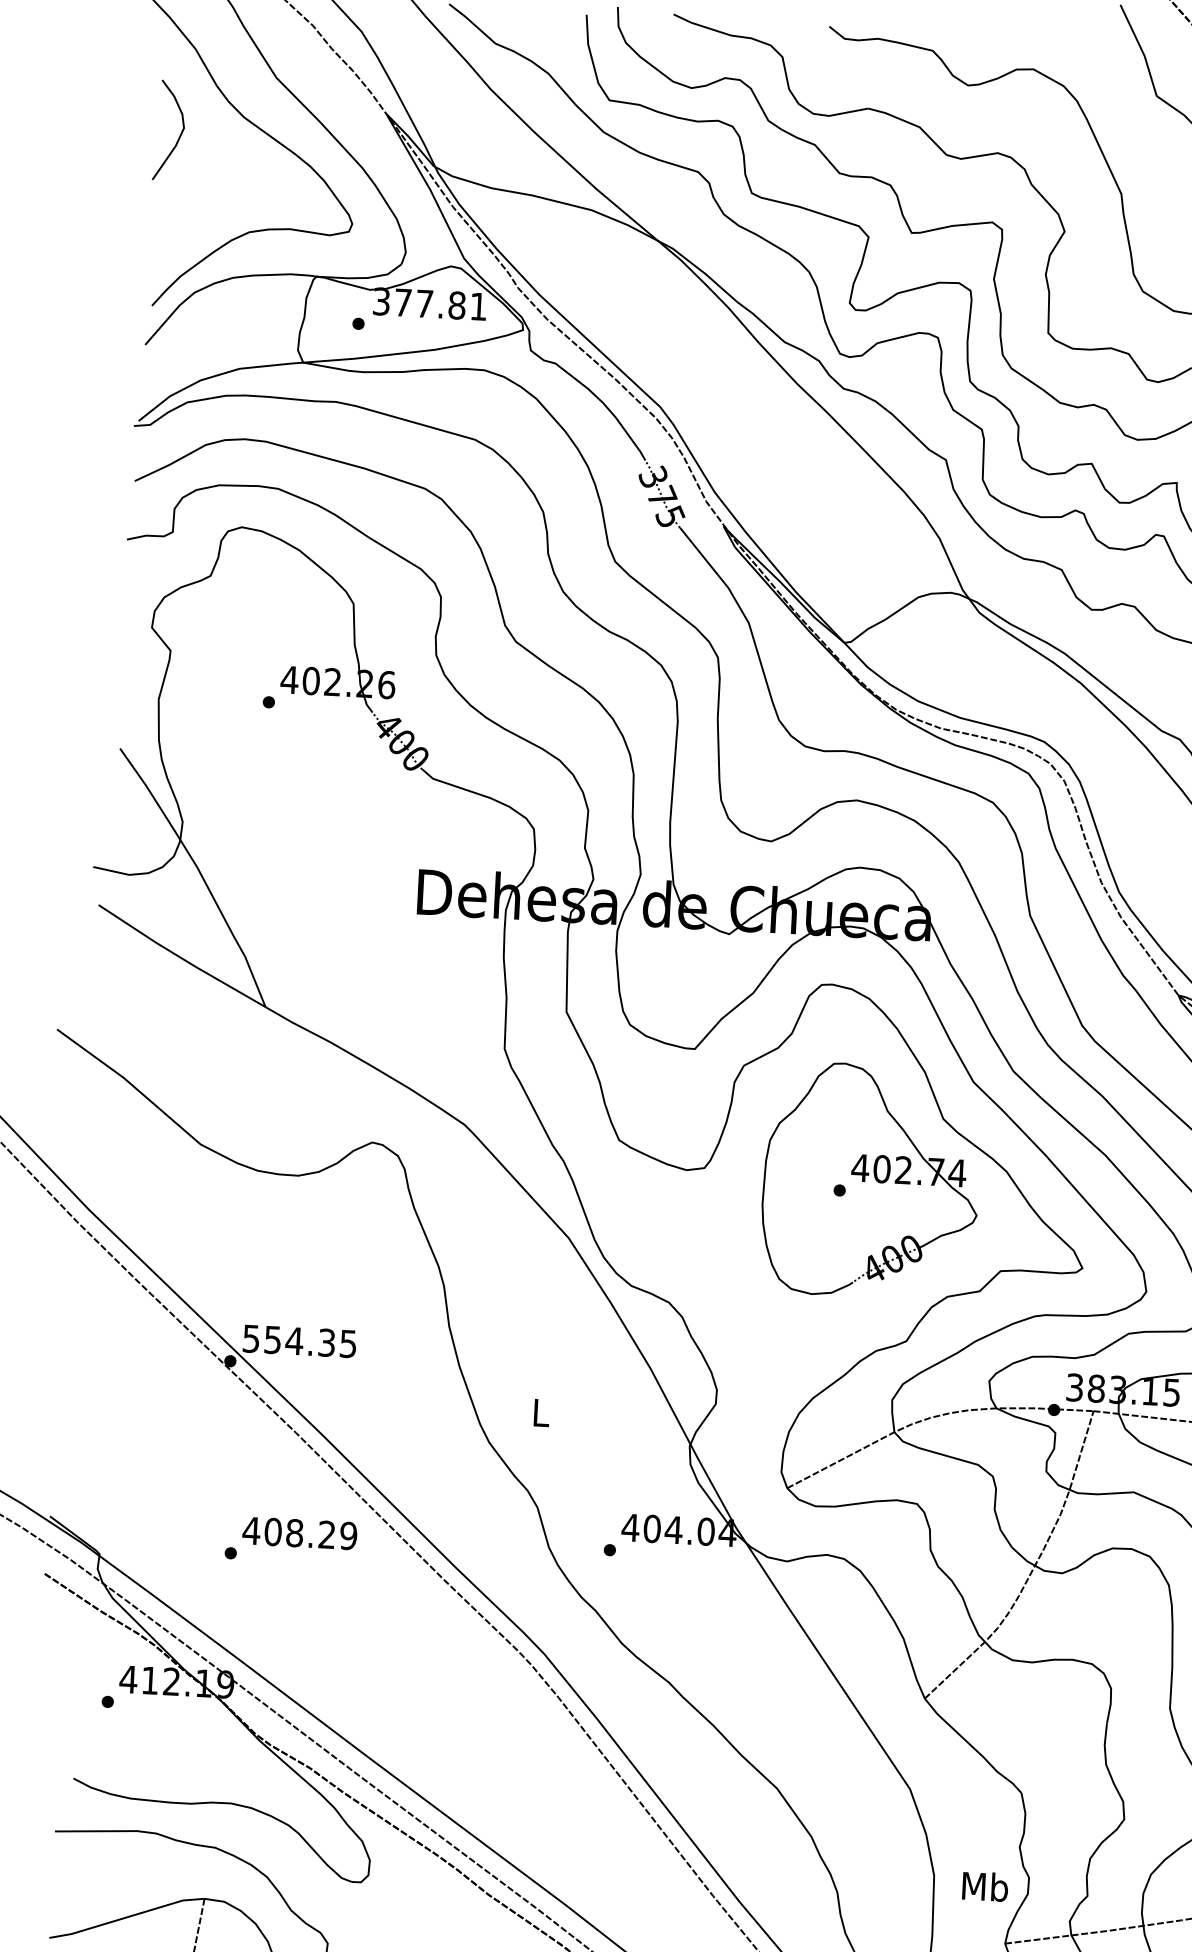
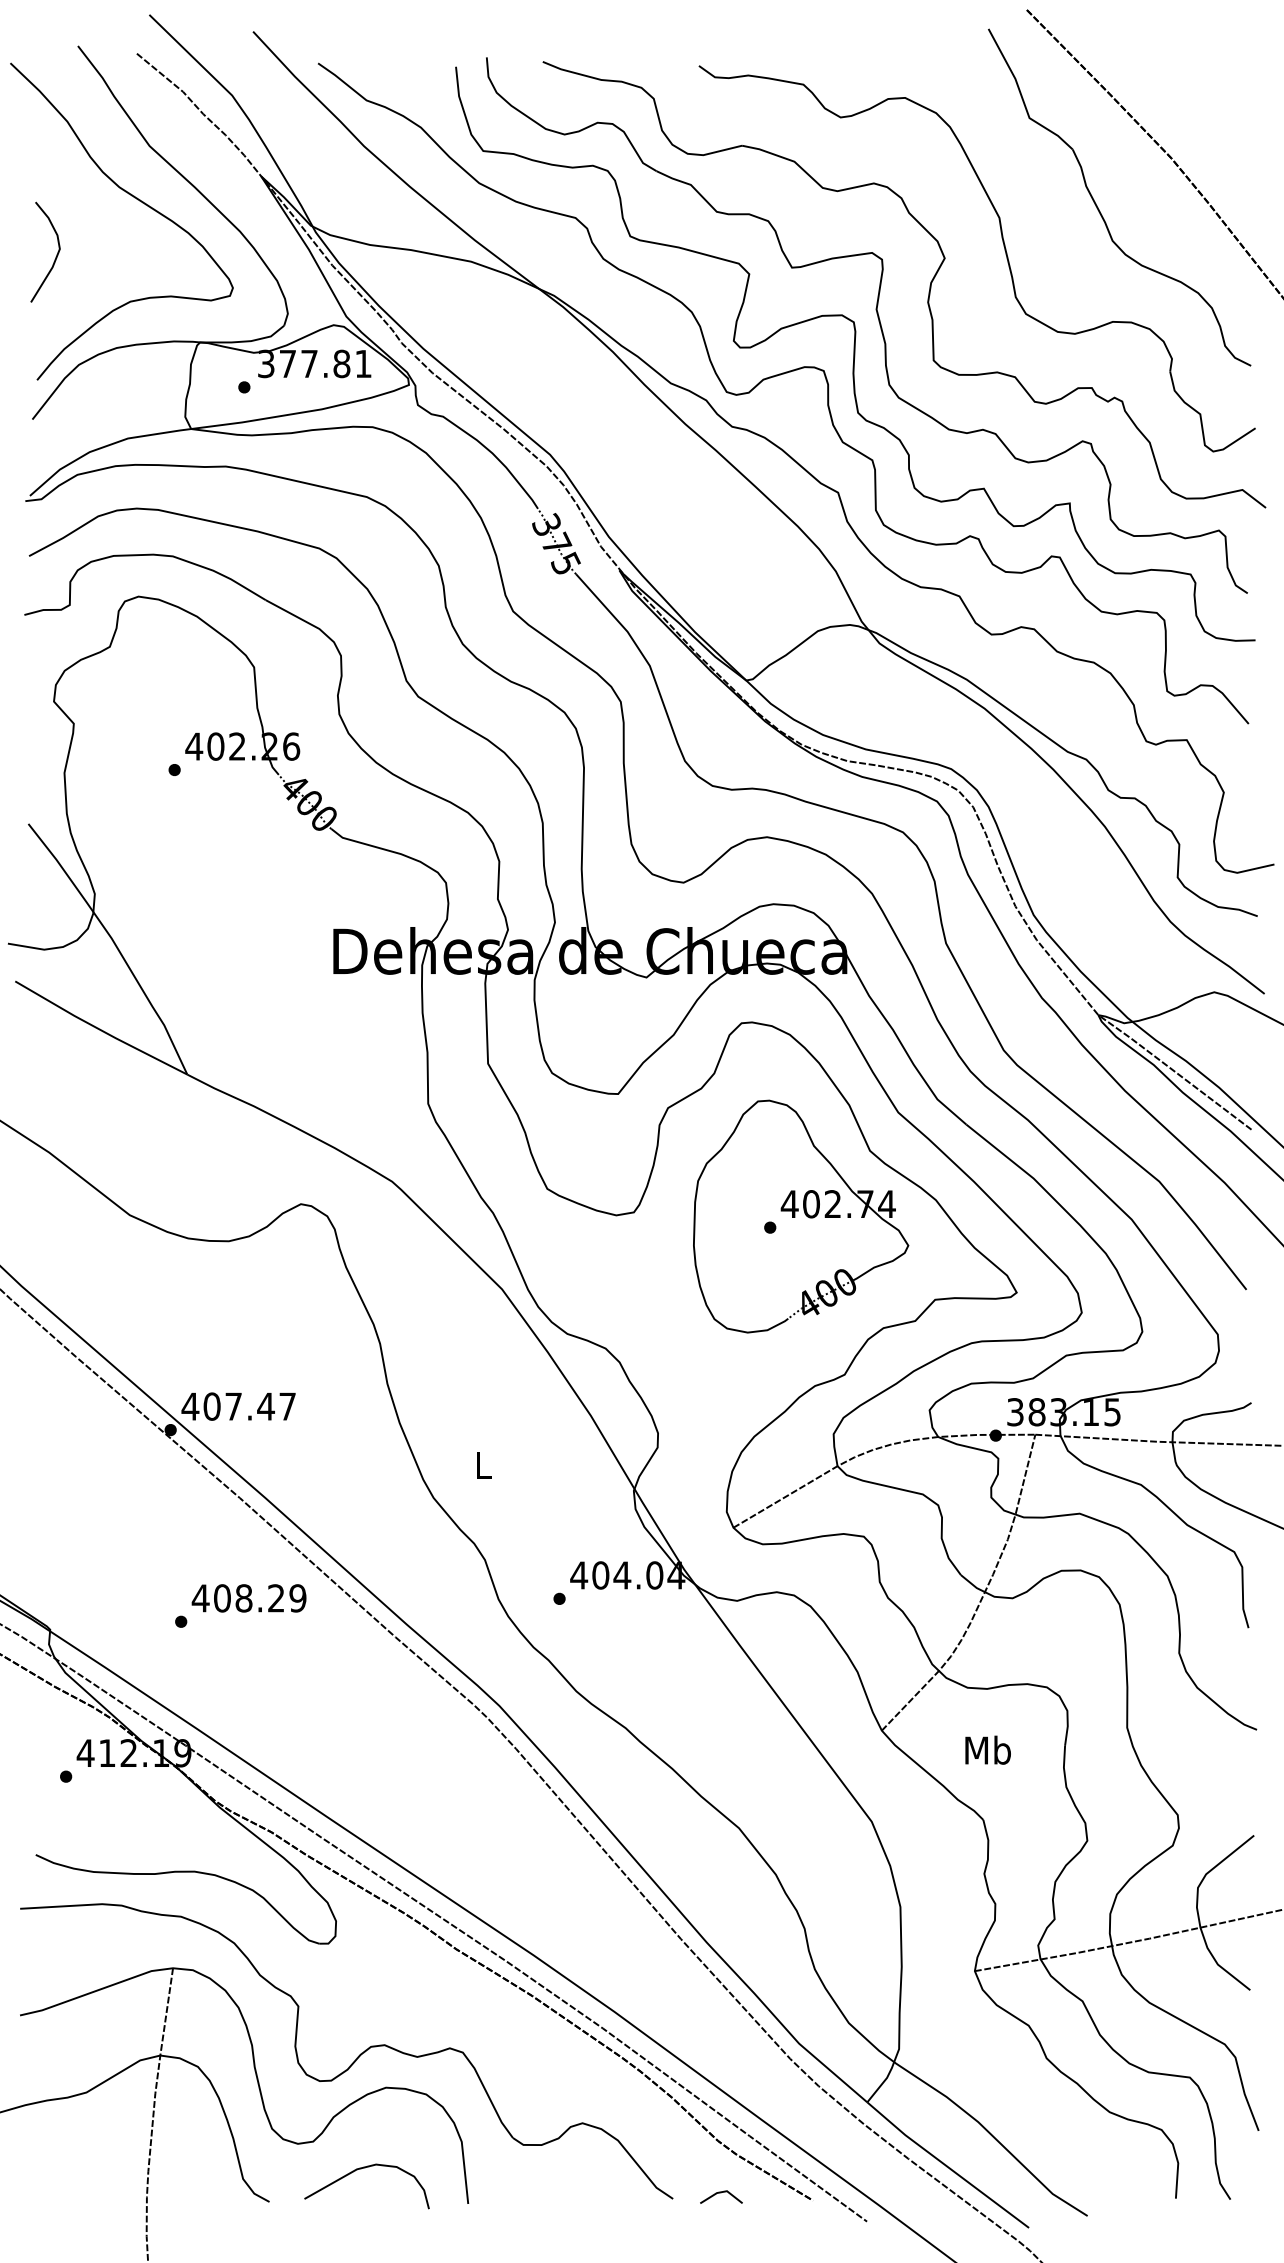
curve: (180, 133) -> (56, 254), moved
text: (299, 1341) -> (238, 1406), 554.35 -> 407.47
text: (984, 1885) -> (987, 1749), moved

